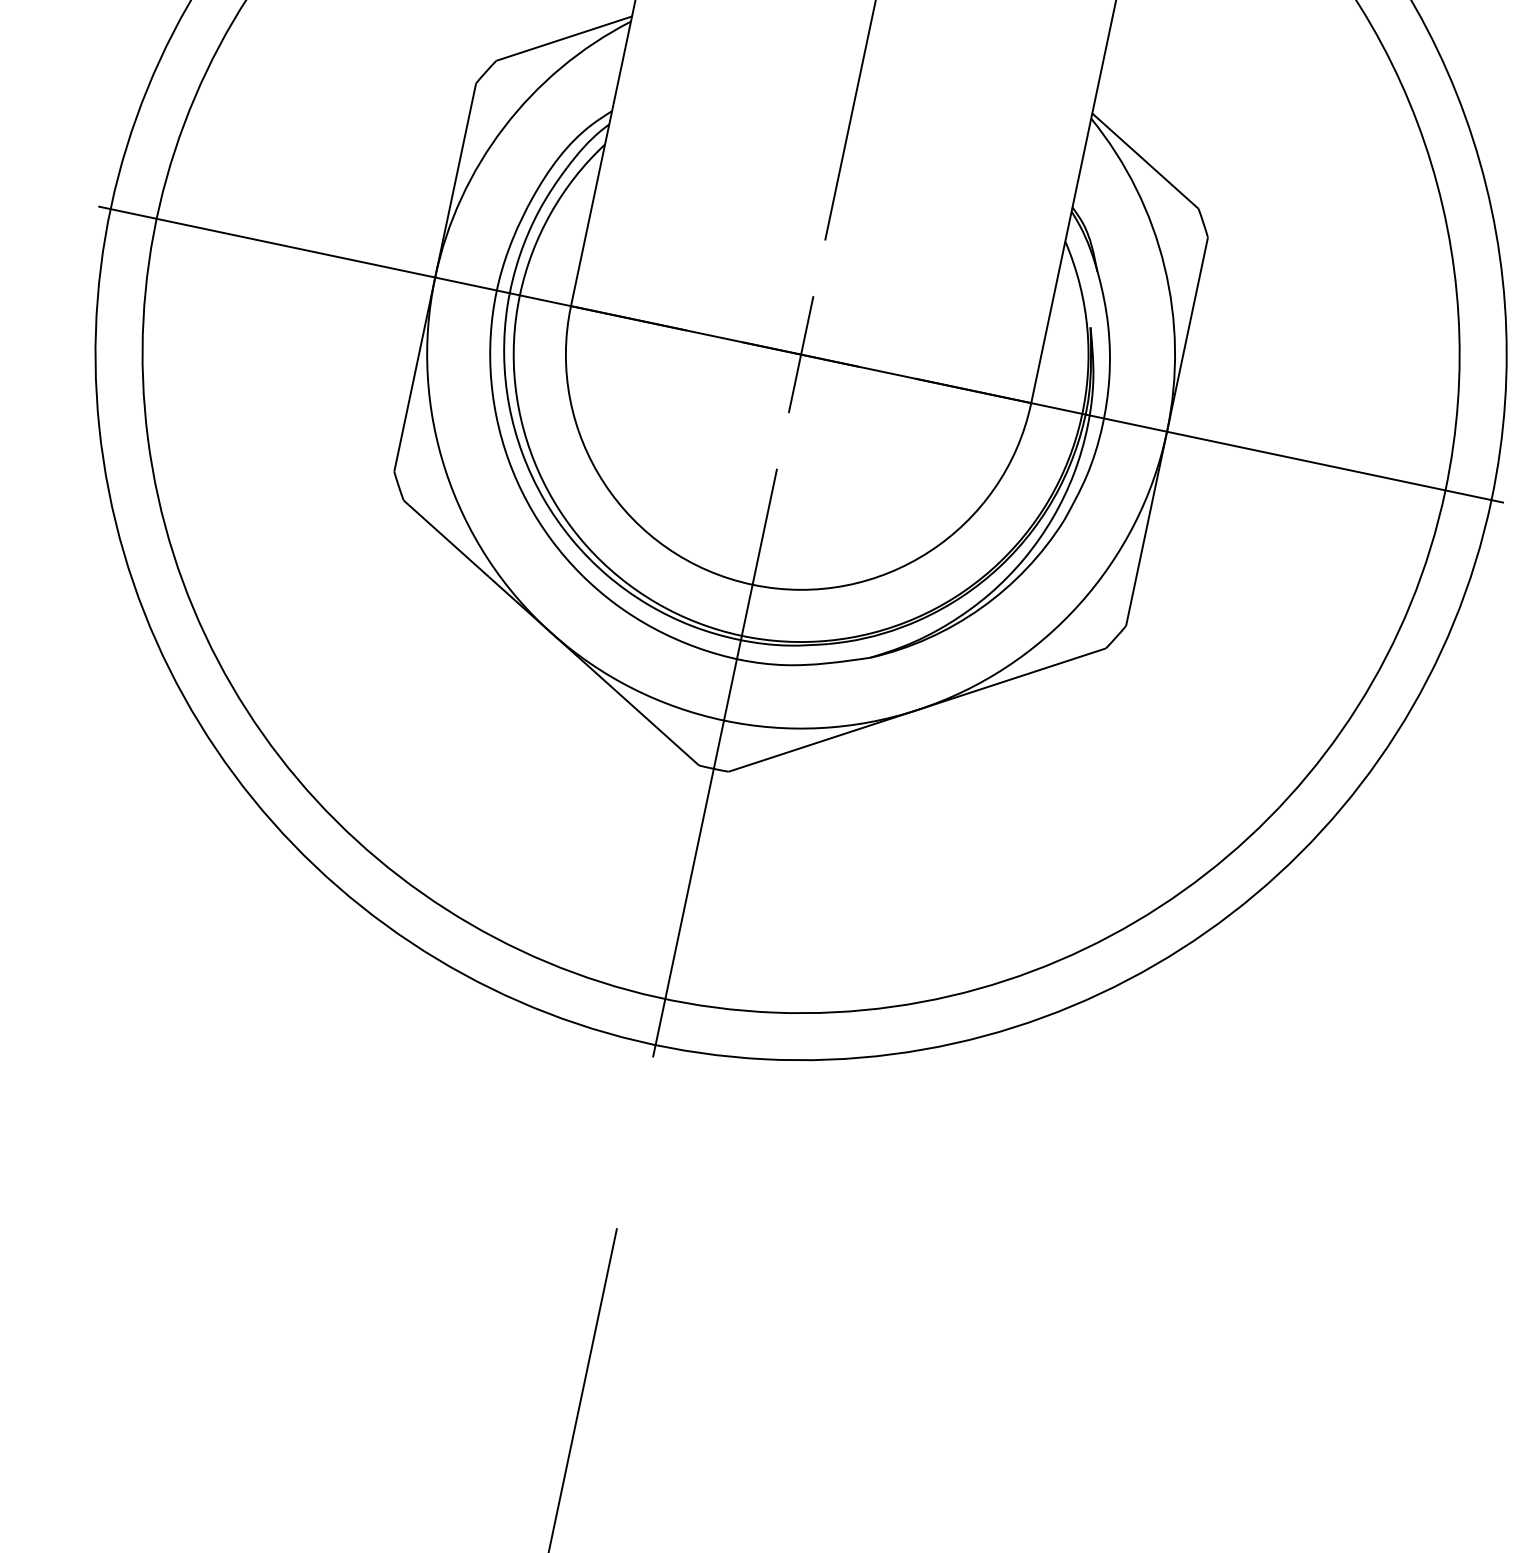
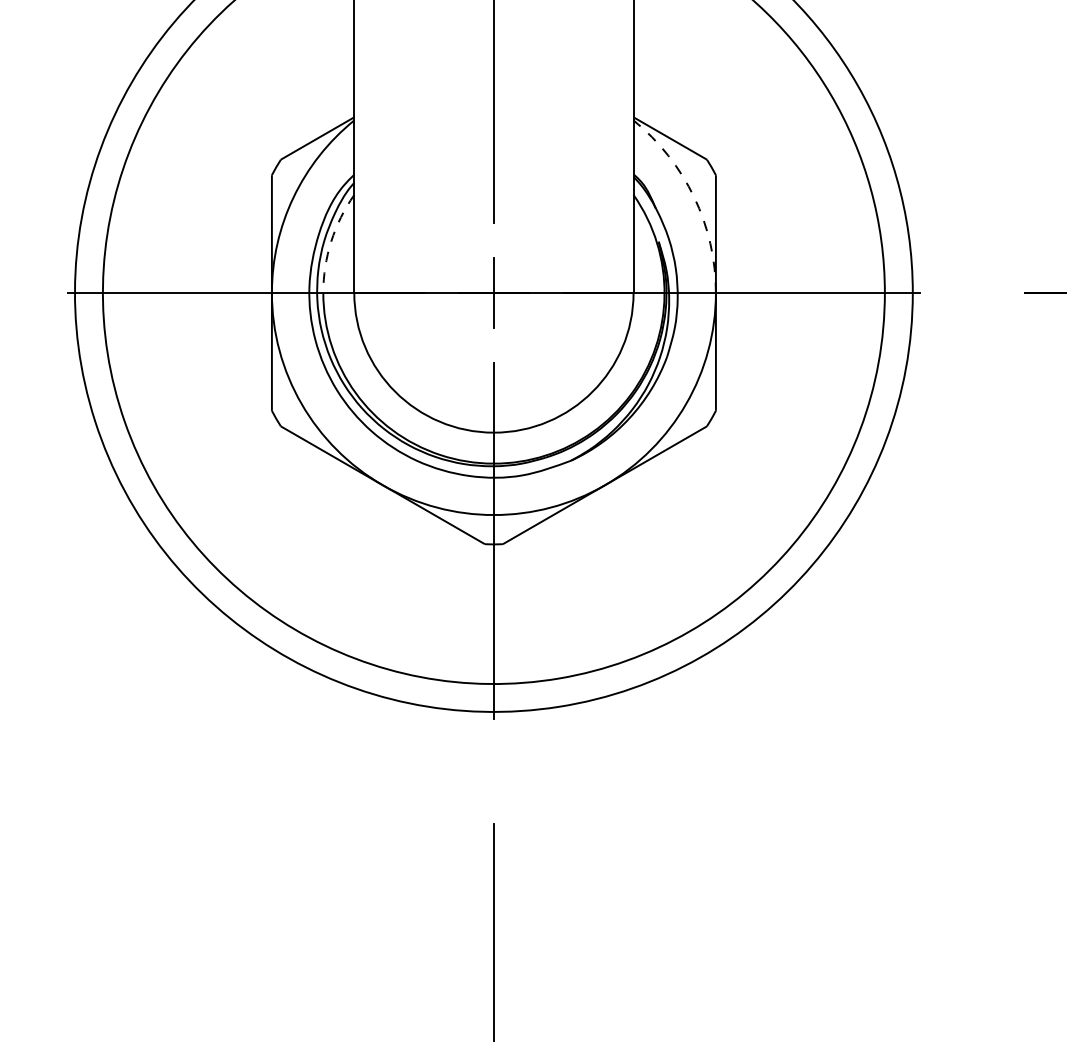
arc: (551, 213) -> (331, 241), solid -> dashed
arc: (1164, 266) -> (694, 197), solid -> dashed

